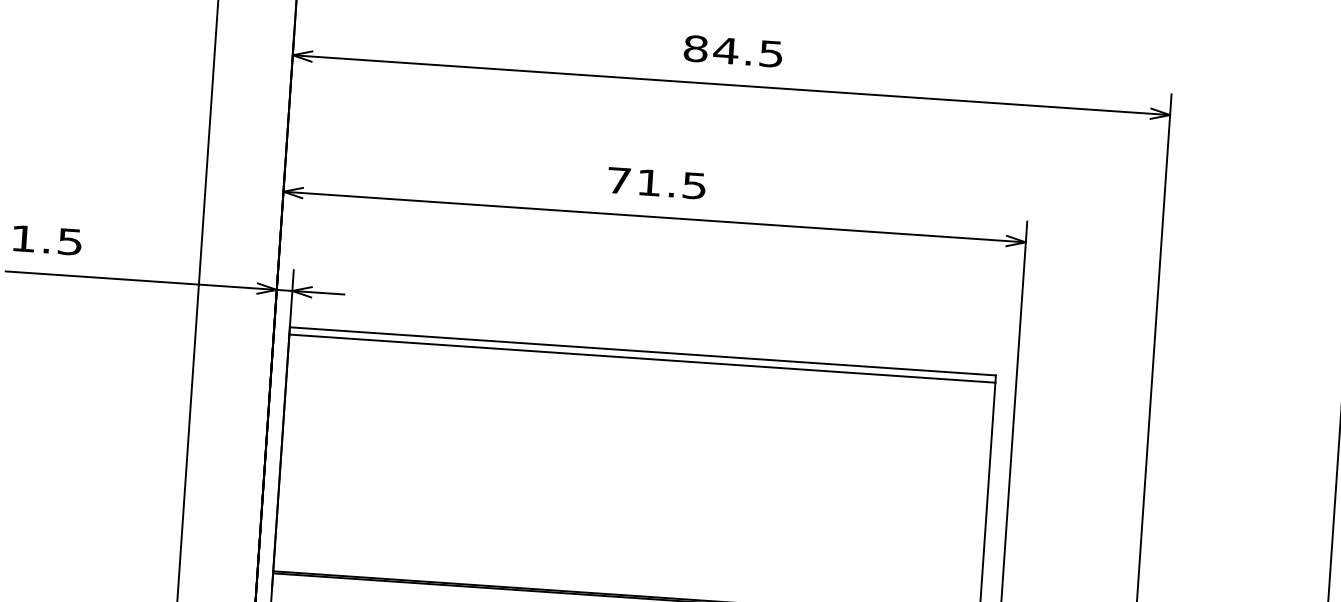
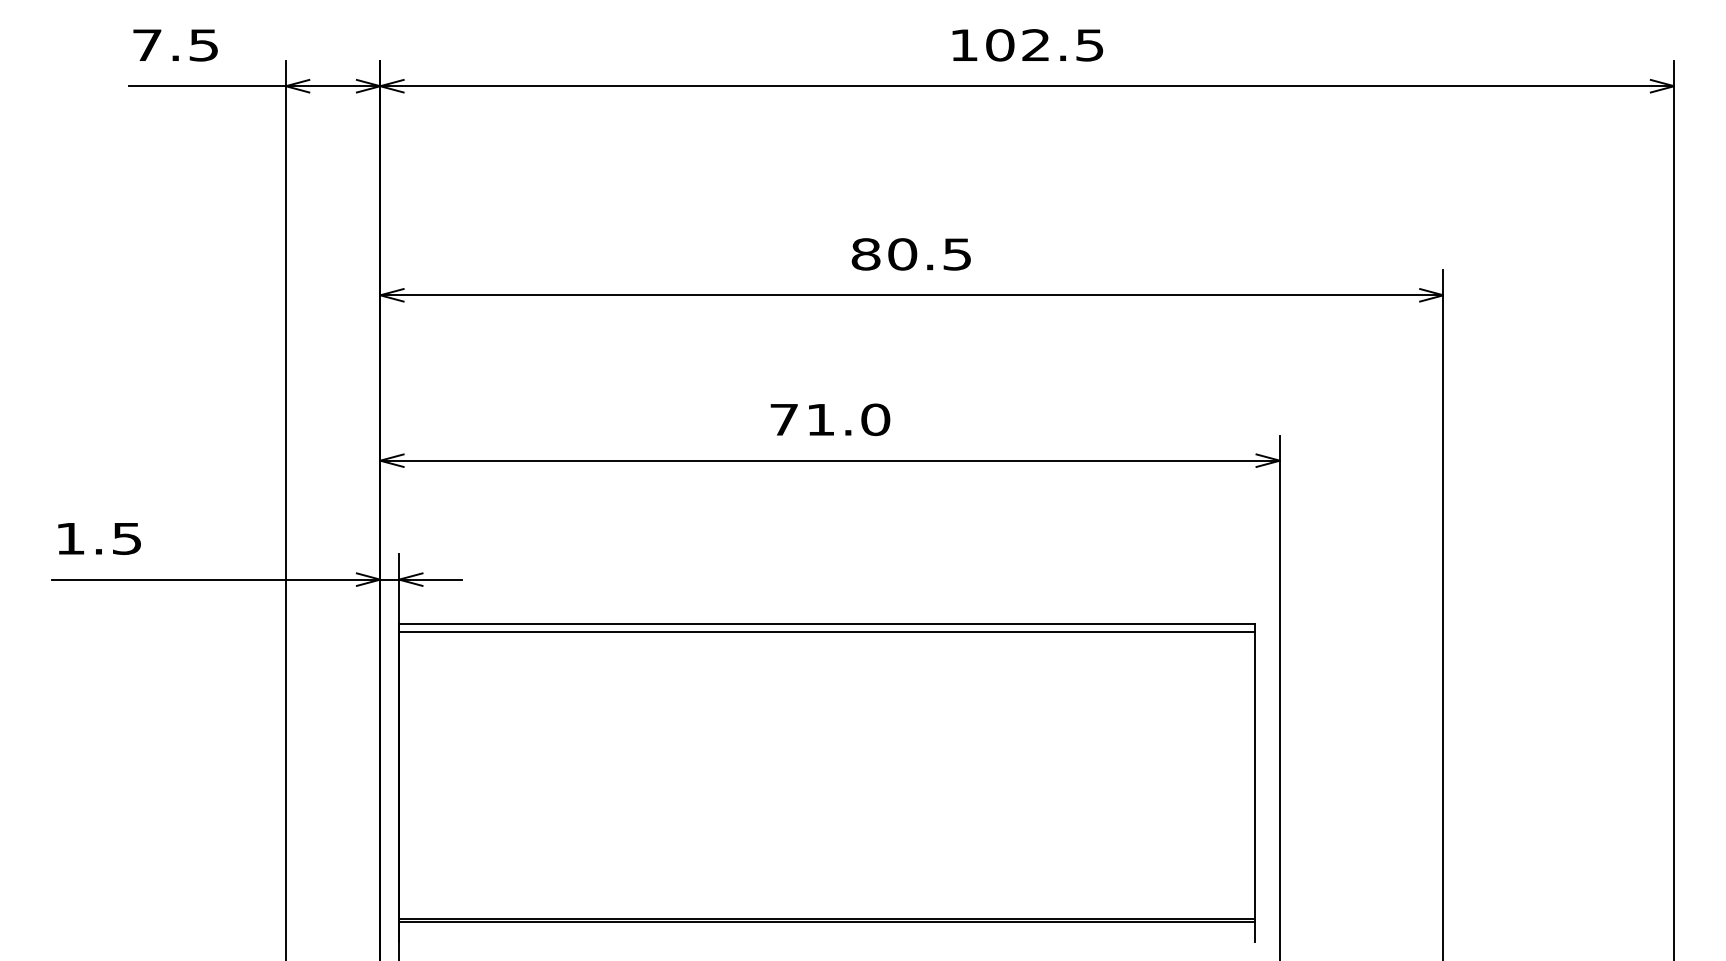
text: (726, 50) -> (902, 254), 84.5 -> 80.5
text: (694, 185) -> (875, 419), 71.5 -> 71.0

